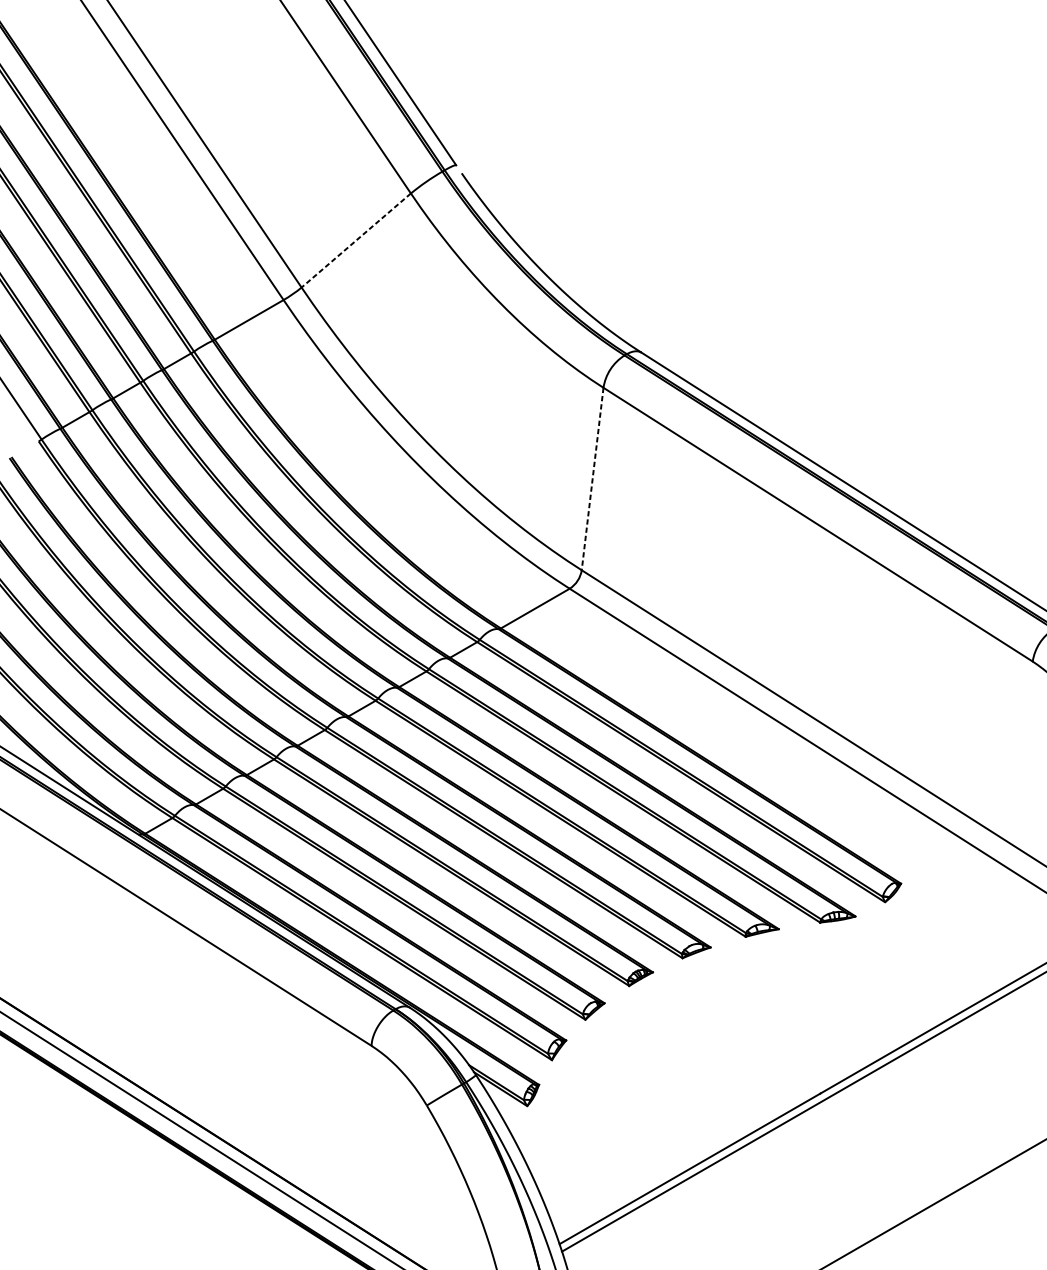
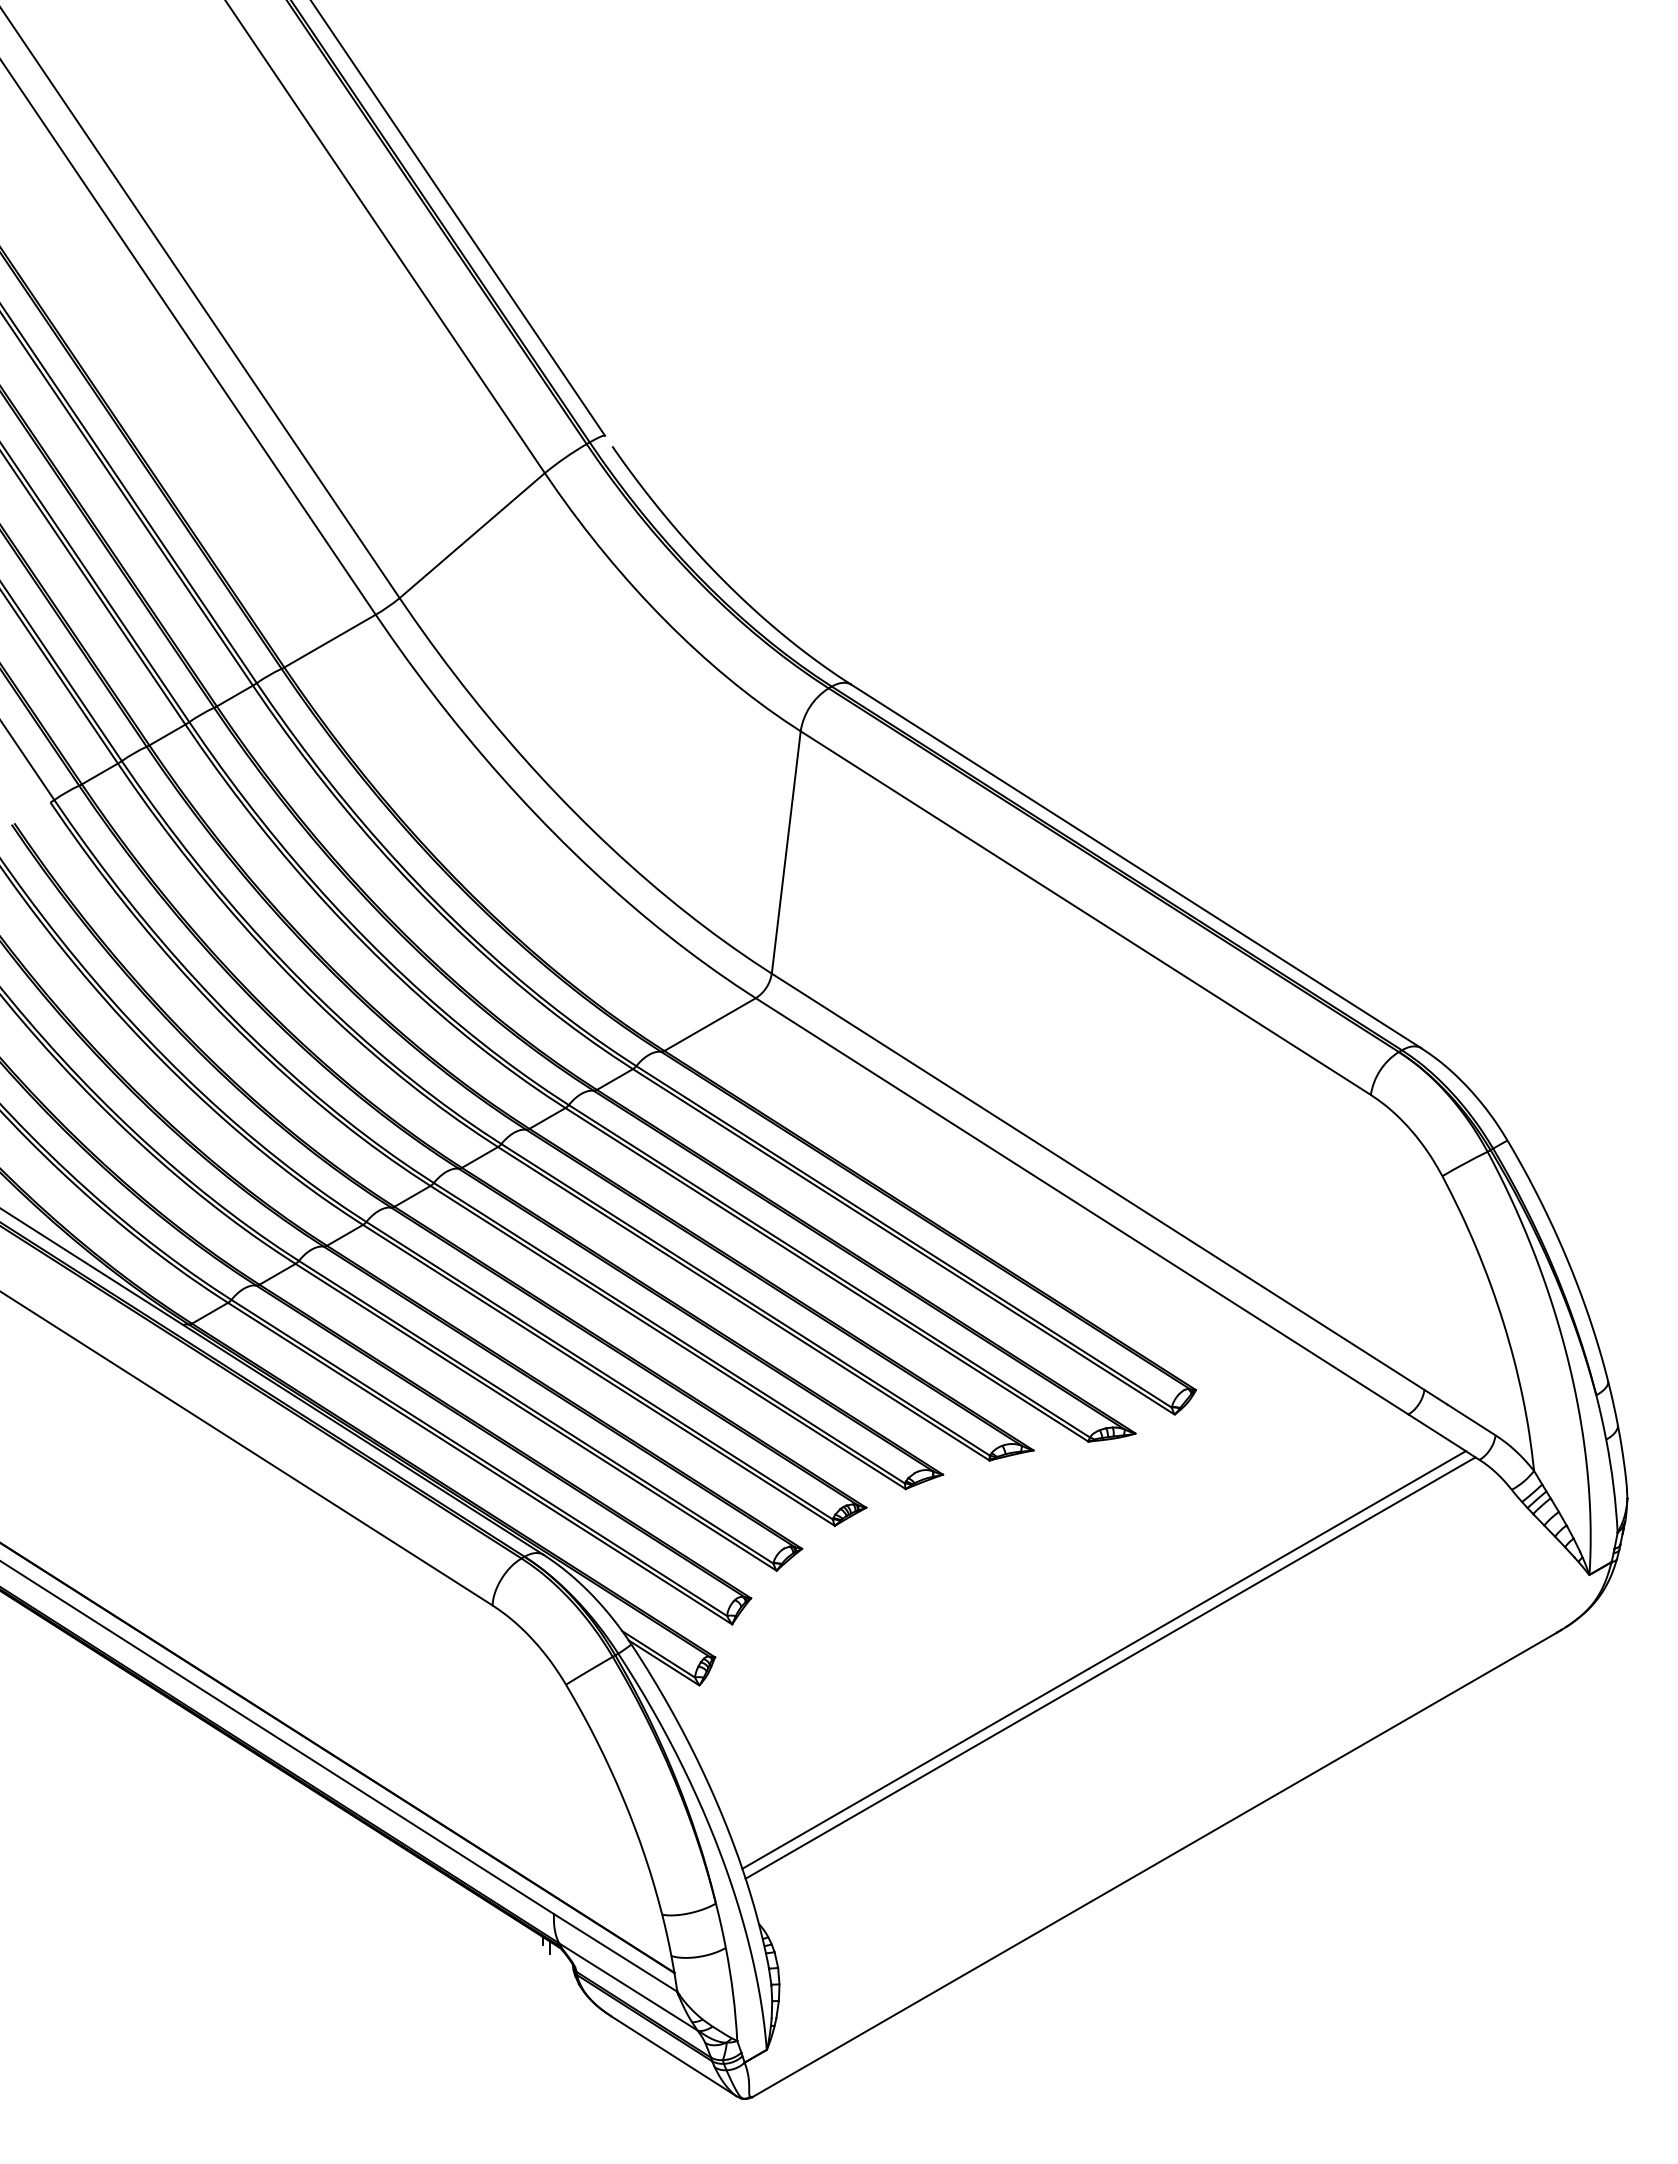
line: (356, 240) -> (472, 535), dashed -> solid
line: (592, 479) -> (786, 852), dashed -> solid

